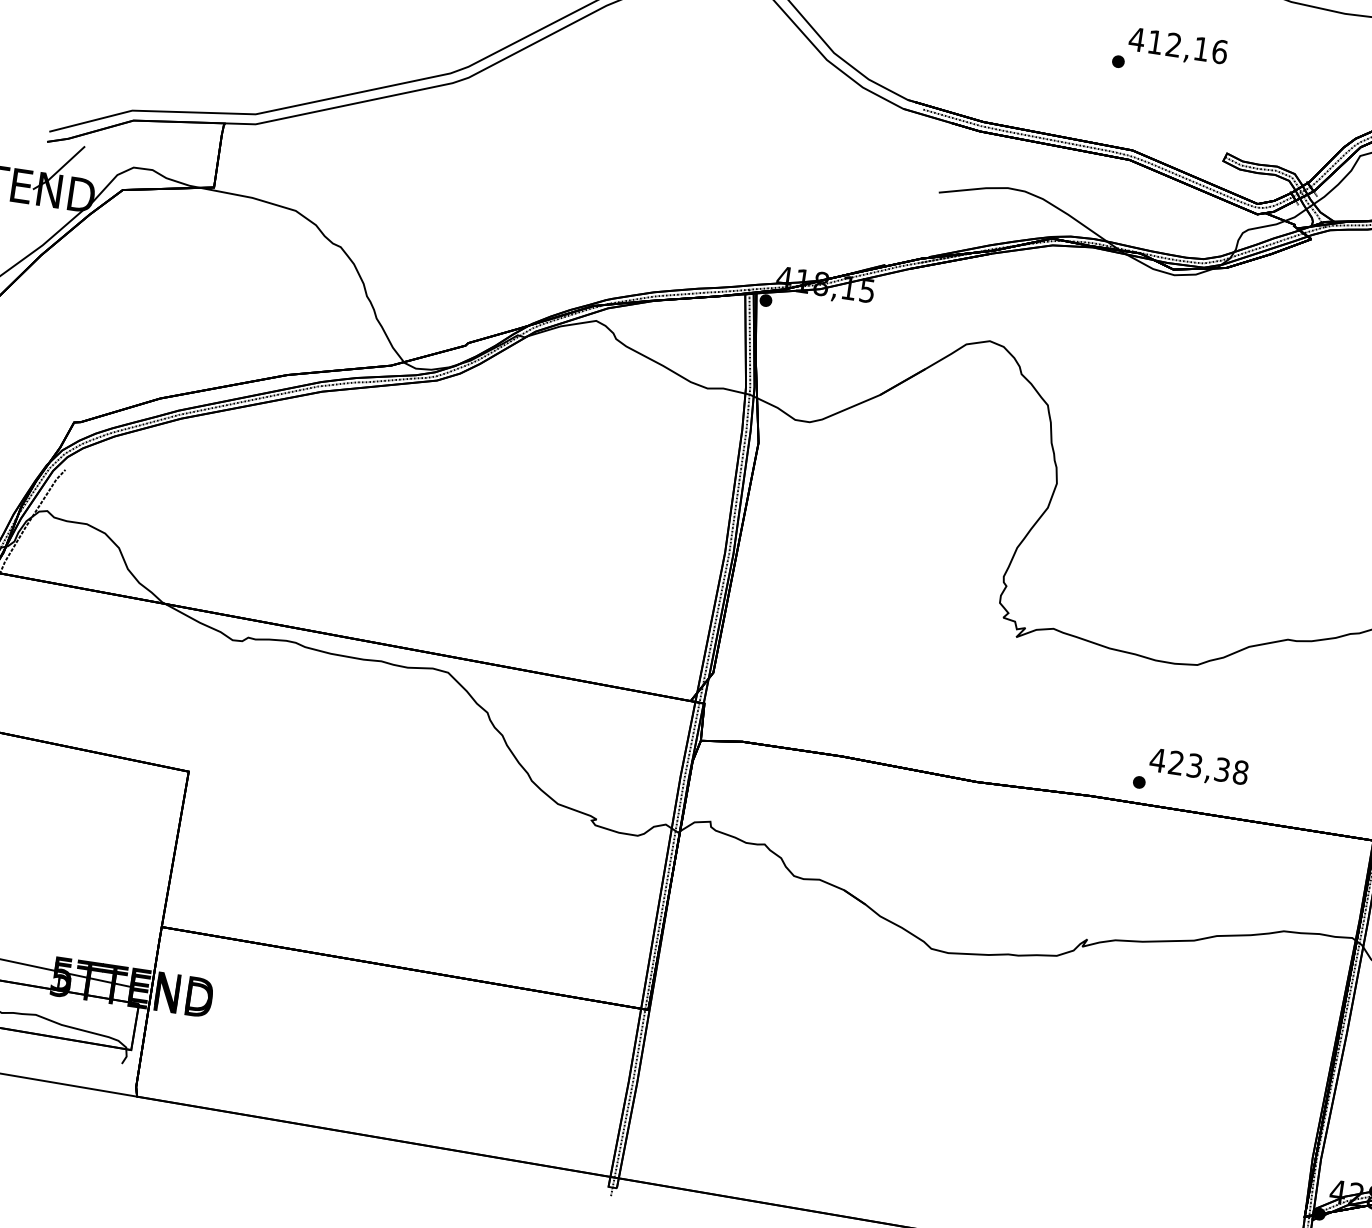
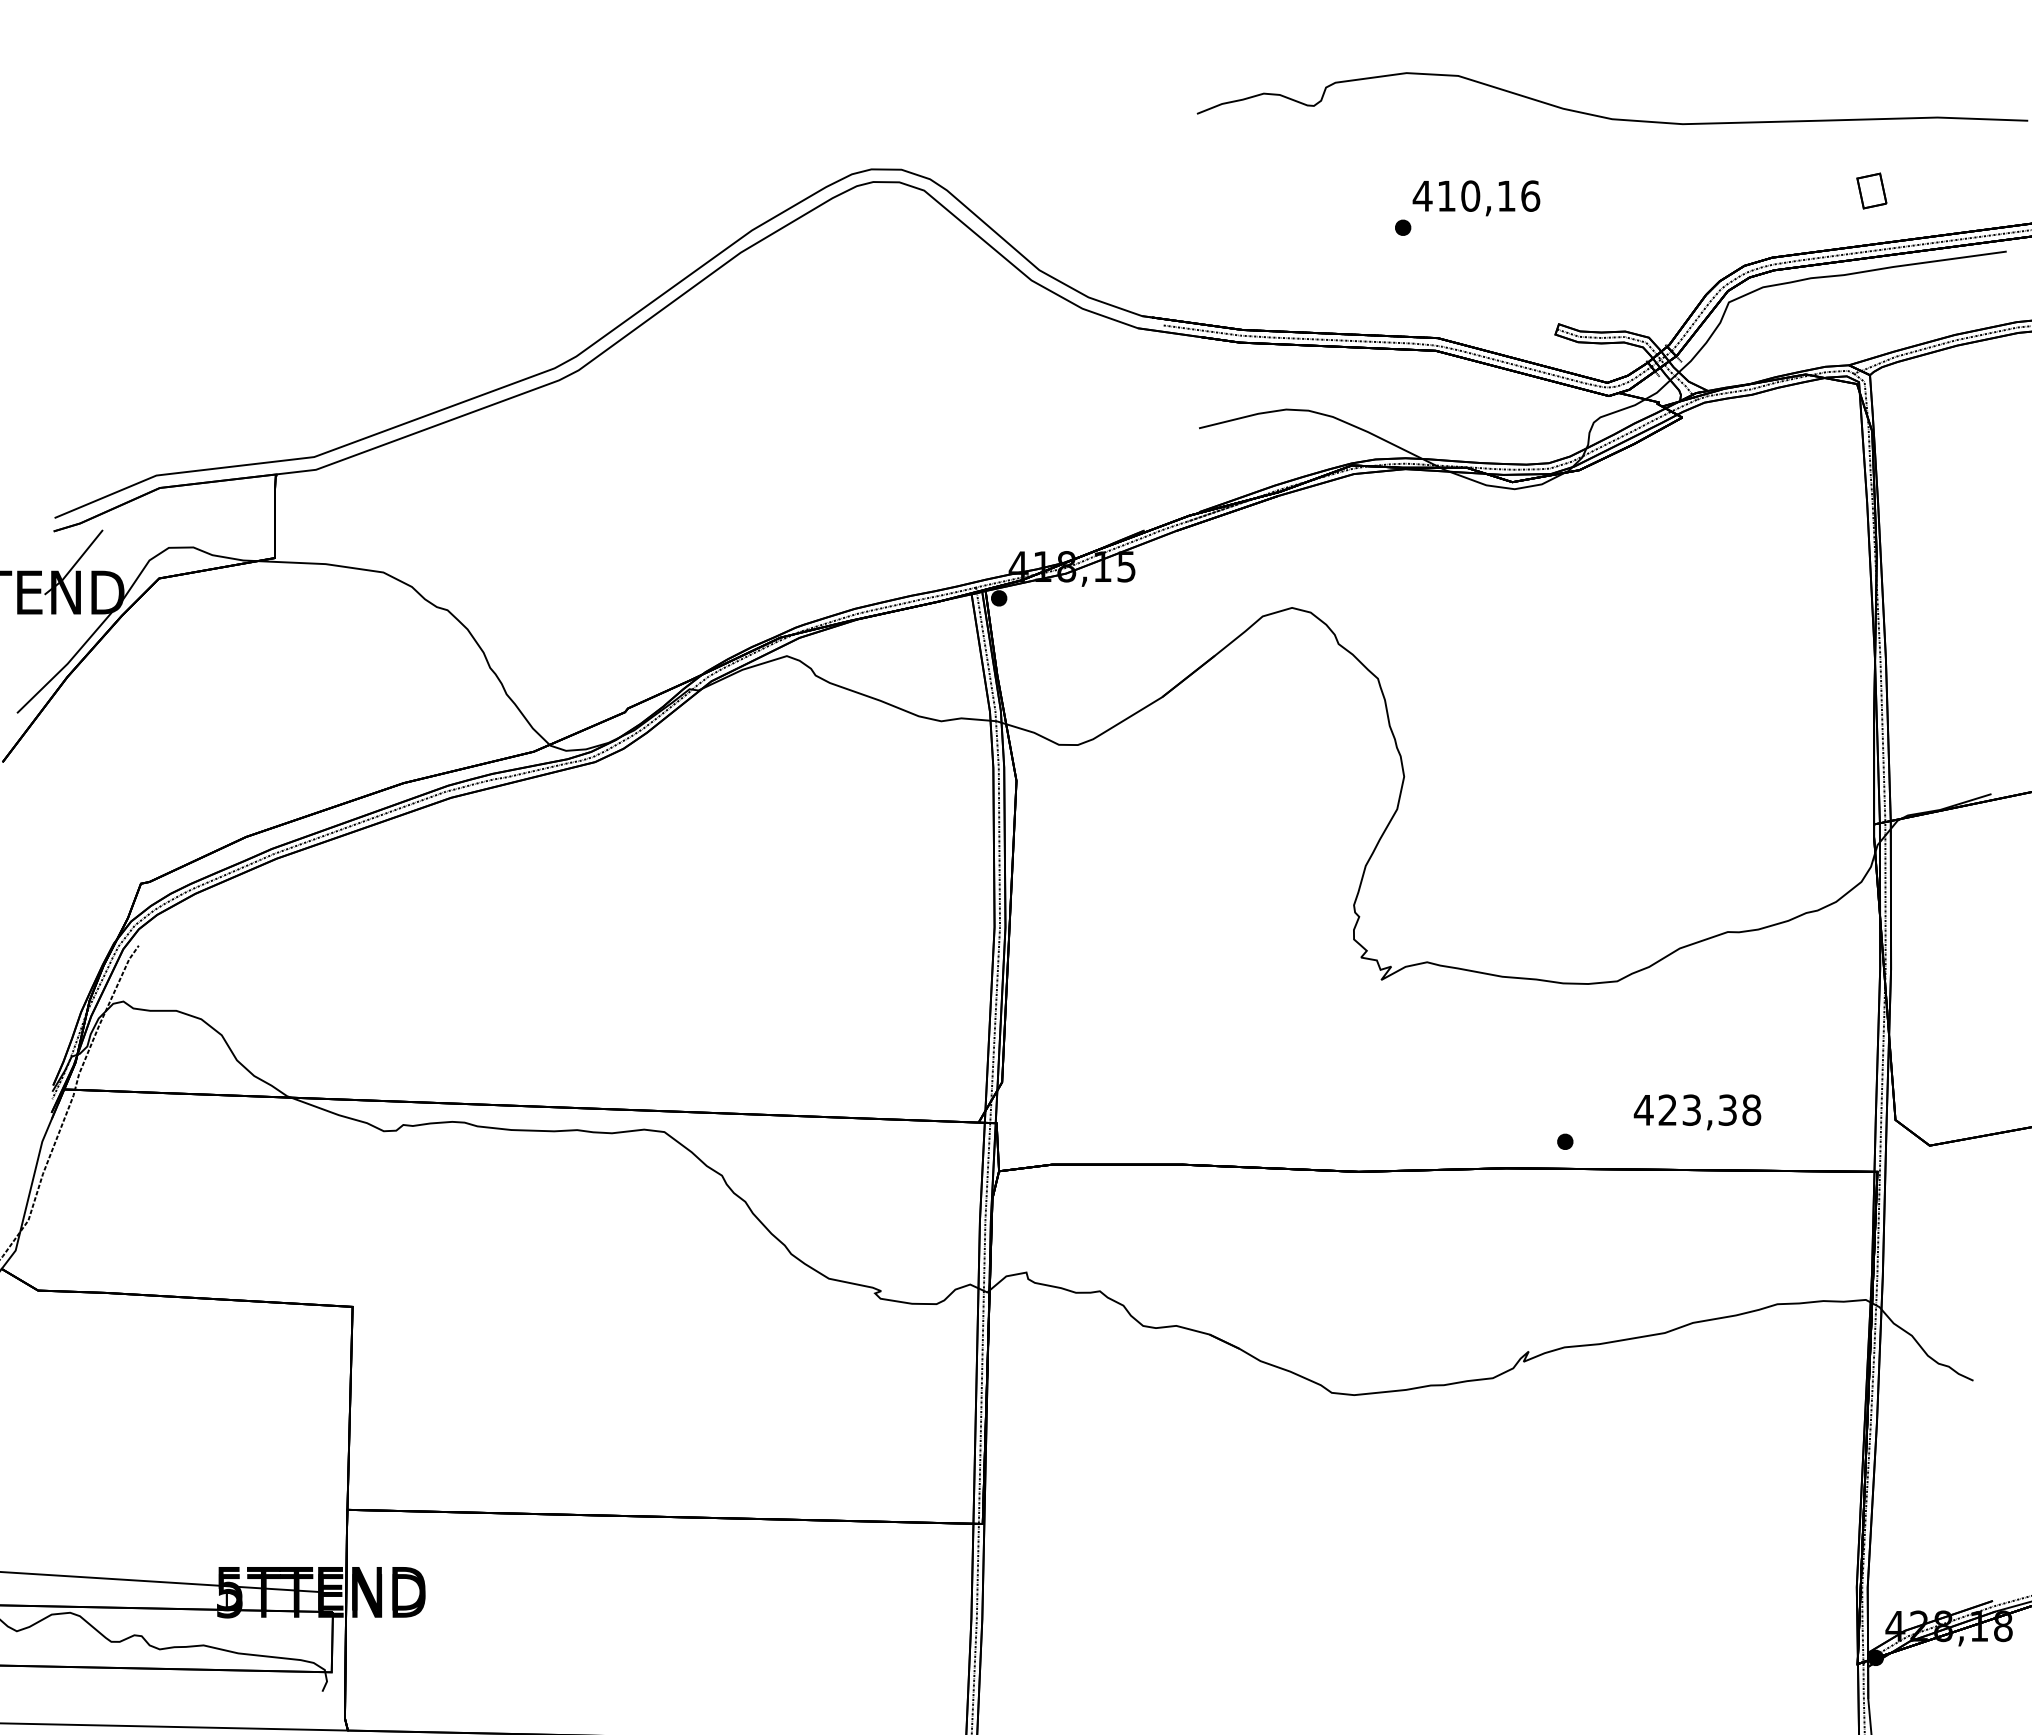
text: (1173, 44) -> (1470, 195), 412,16 -> 410,16
text: (1198, 768) -> (1697, 1112), moved

